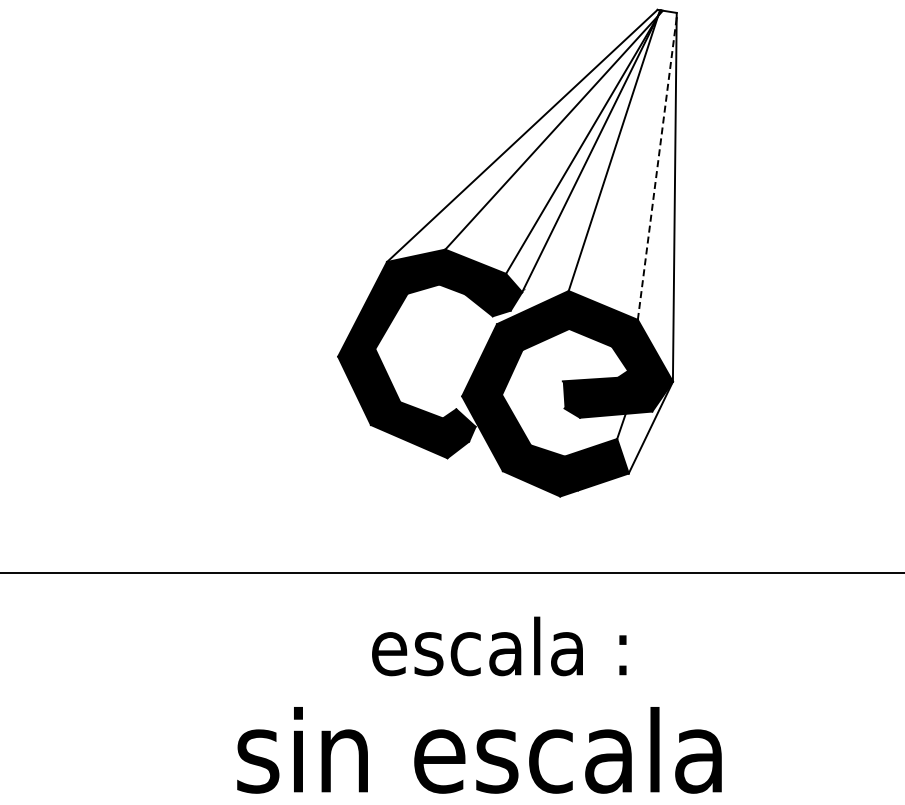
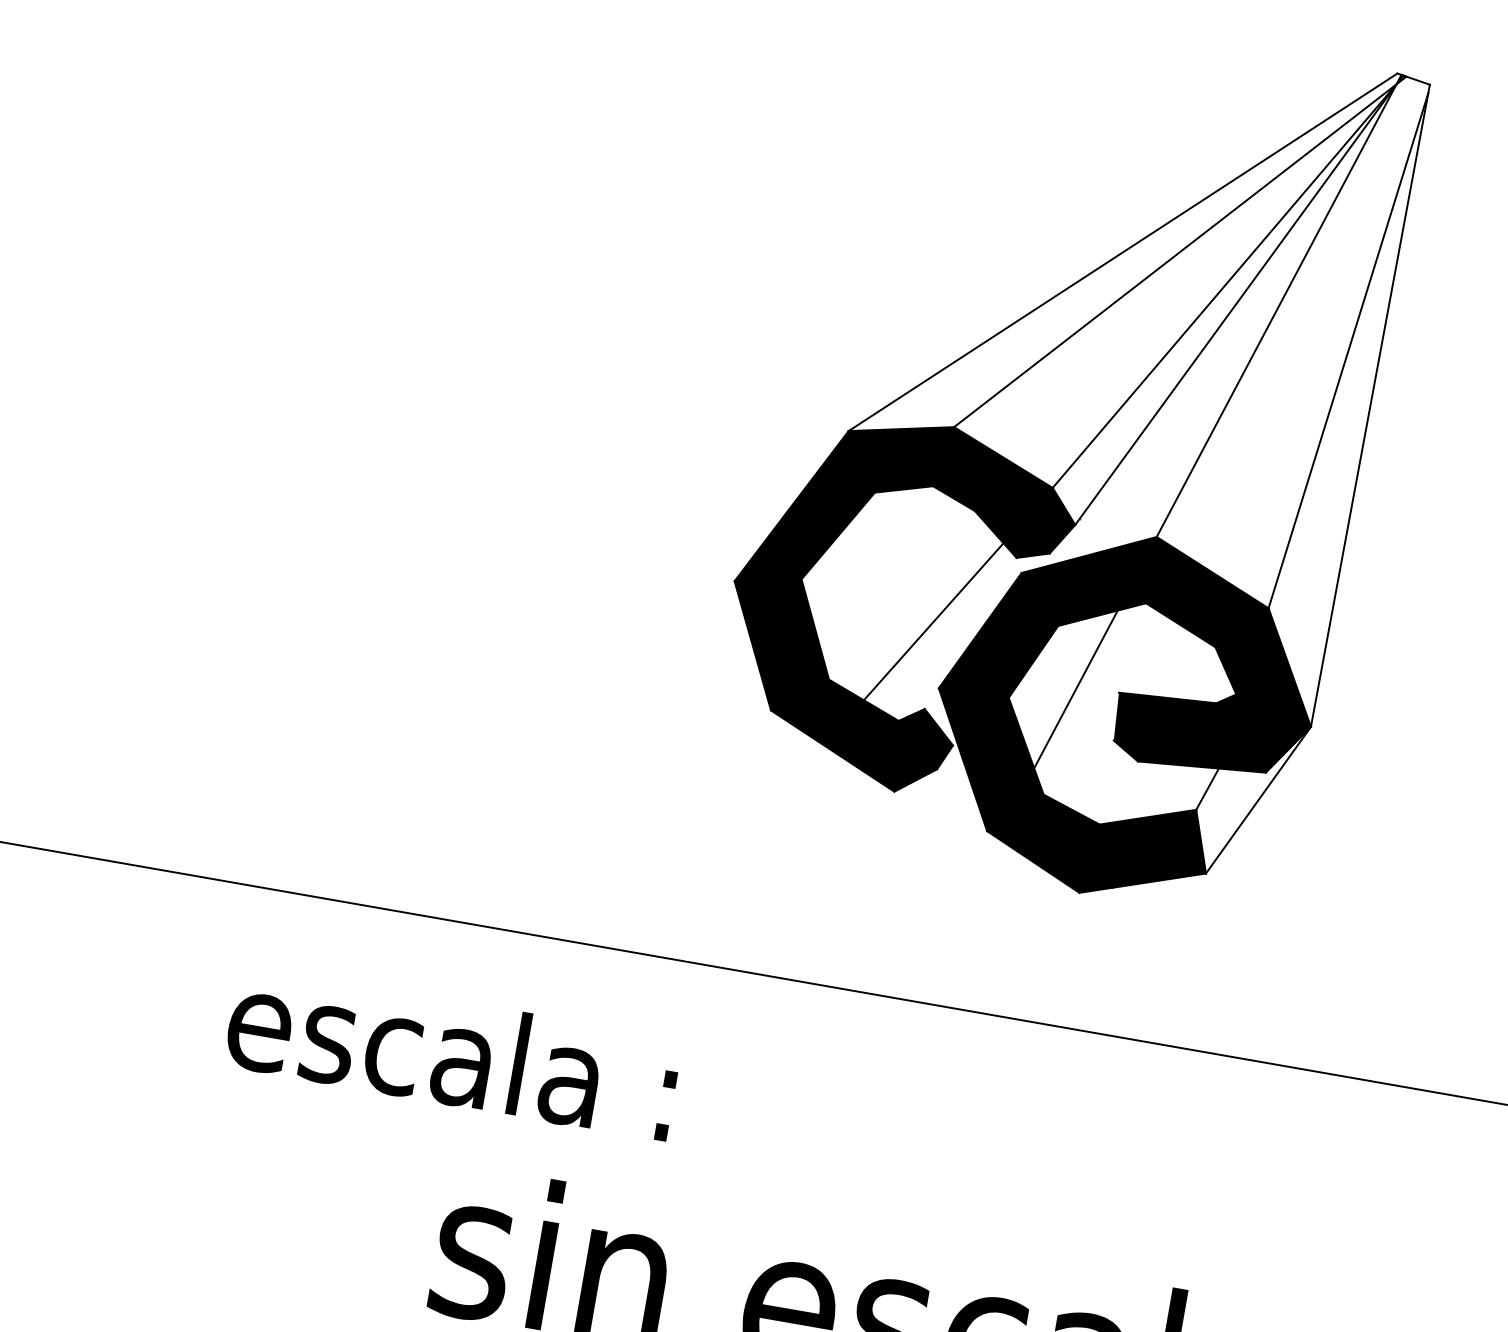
line: (657, 168) -> (1348, 350), dashed -> solid
line: (452, 359) -> (933, 621), added
line: (538, 383) -> (1075, 689), added
text: (499, 646) -> (453, 1053), moved

